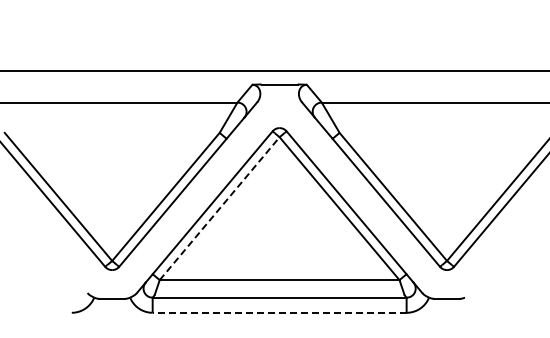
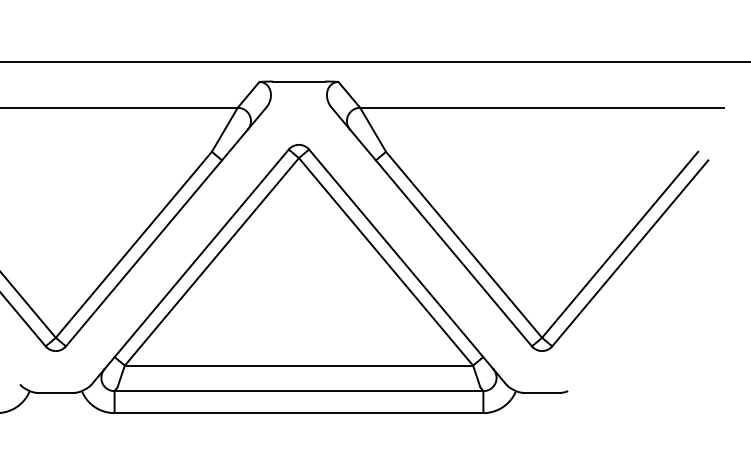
line: (220, 208) -> (213, 261), dashed -> solid
line: (279, 312) -> (298, 412), dashed -> solid

